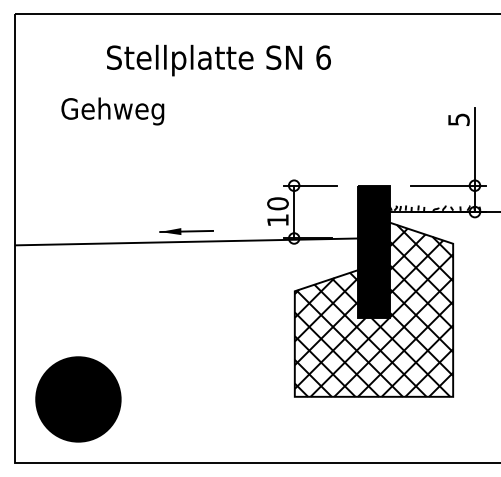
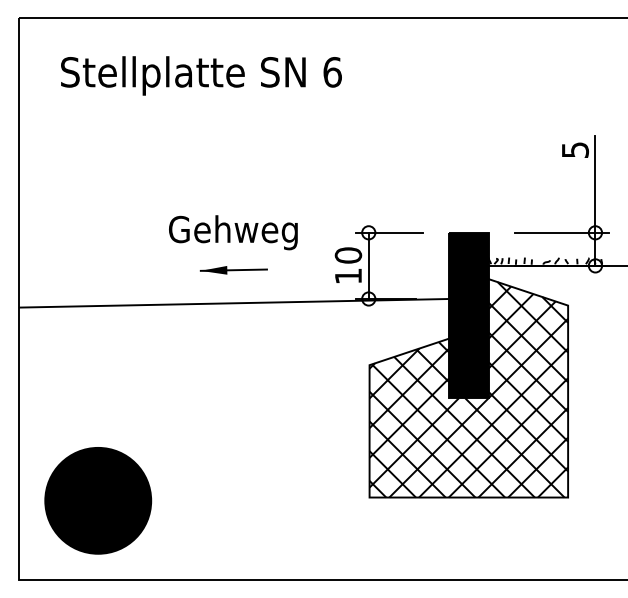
text: (218, 60) -> (201, 75), moved
text: (112, 111) -> (233, 232), moved
part: (186, 231) -> (233, 270), moved

